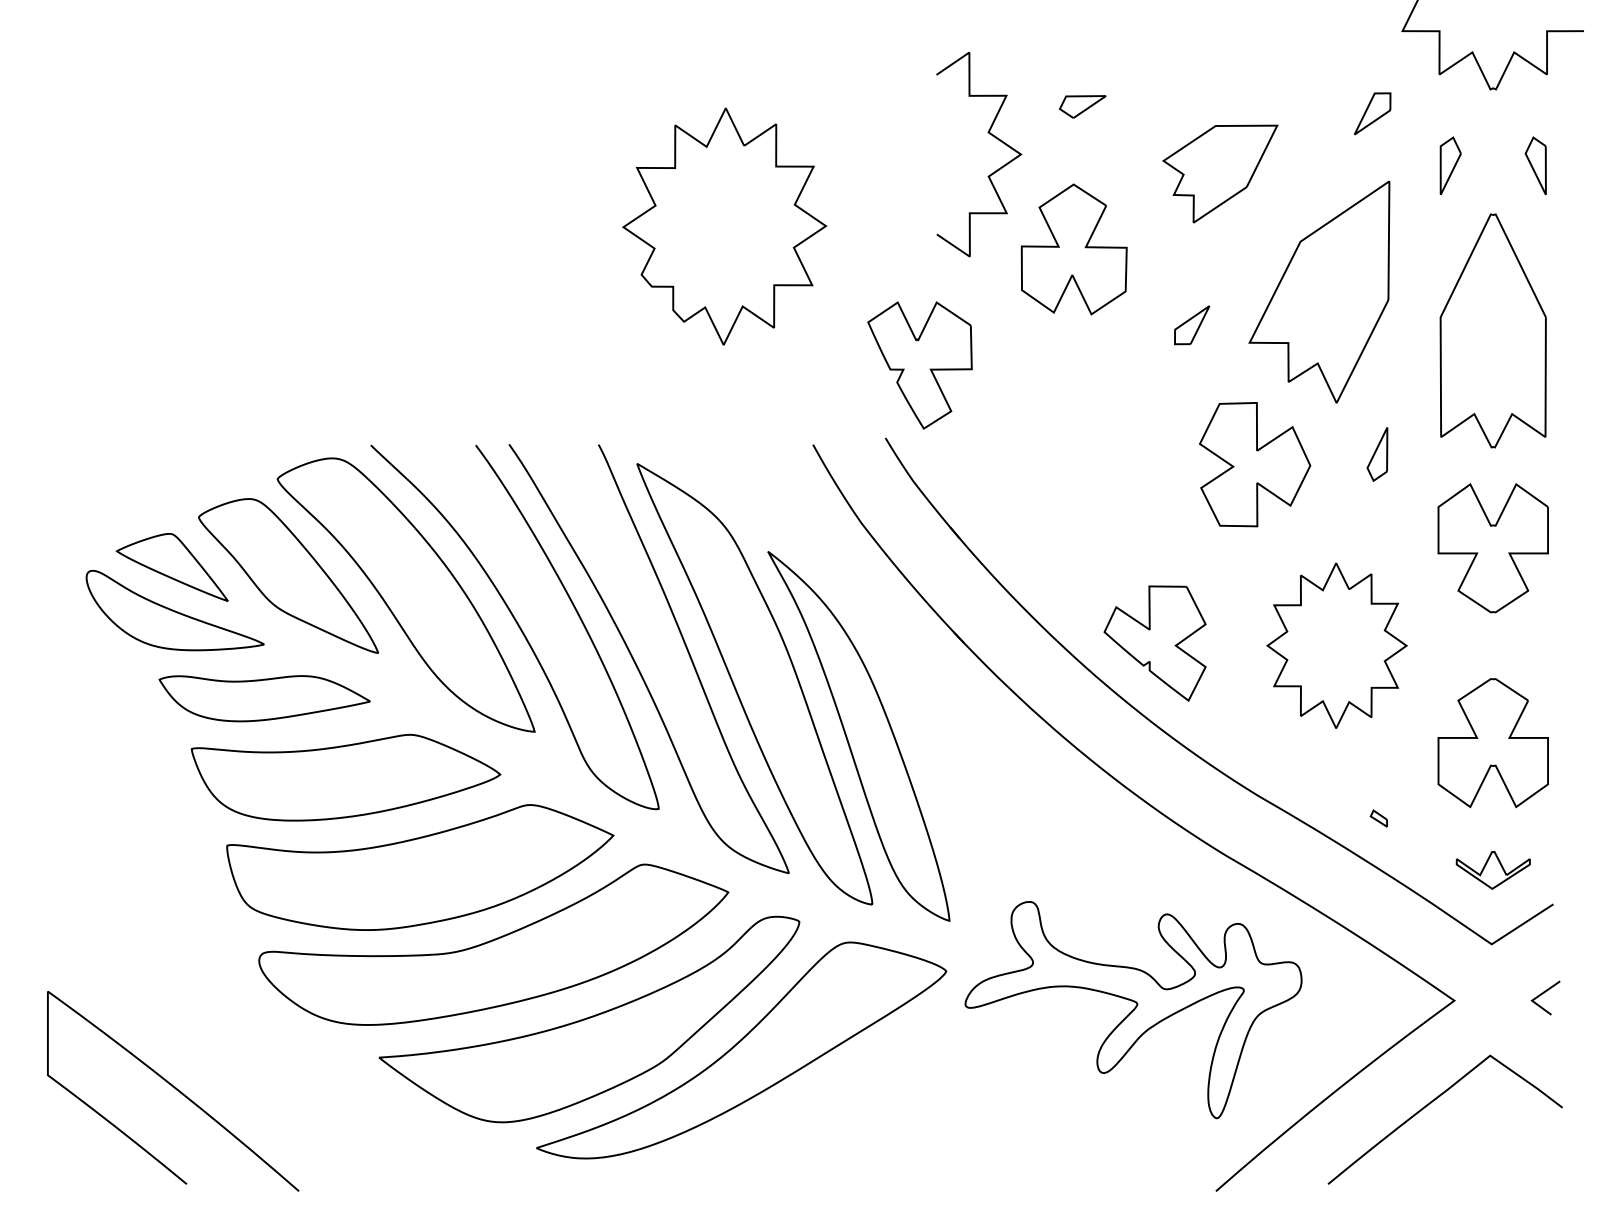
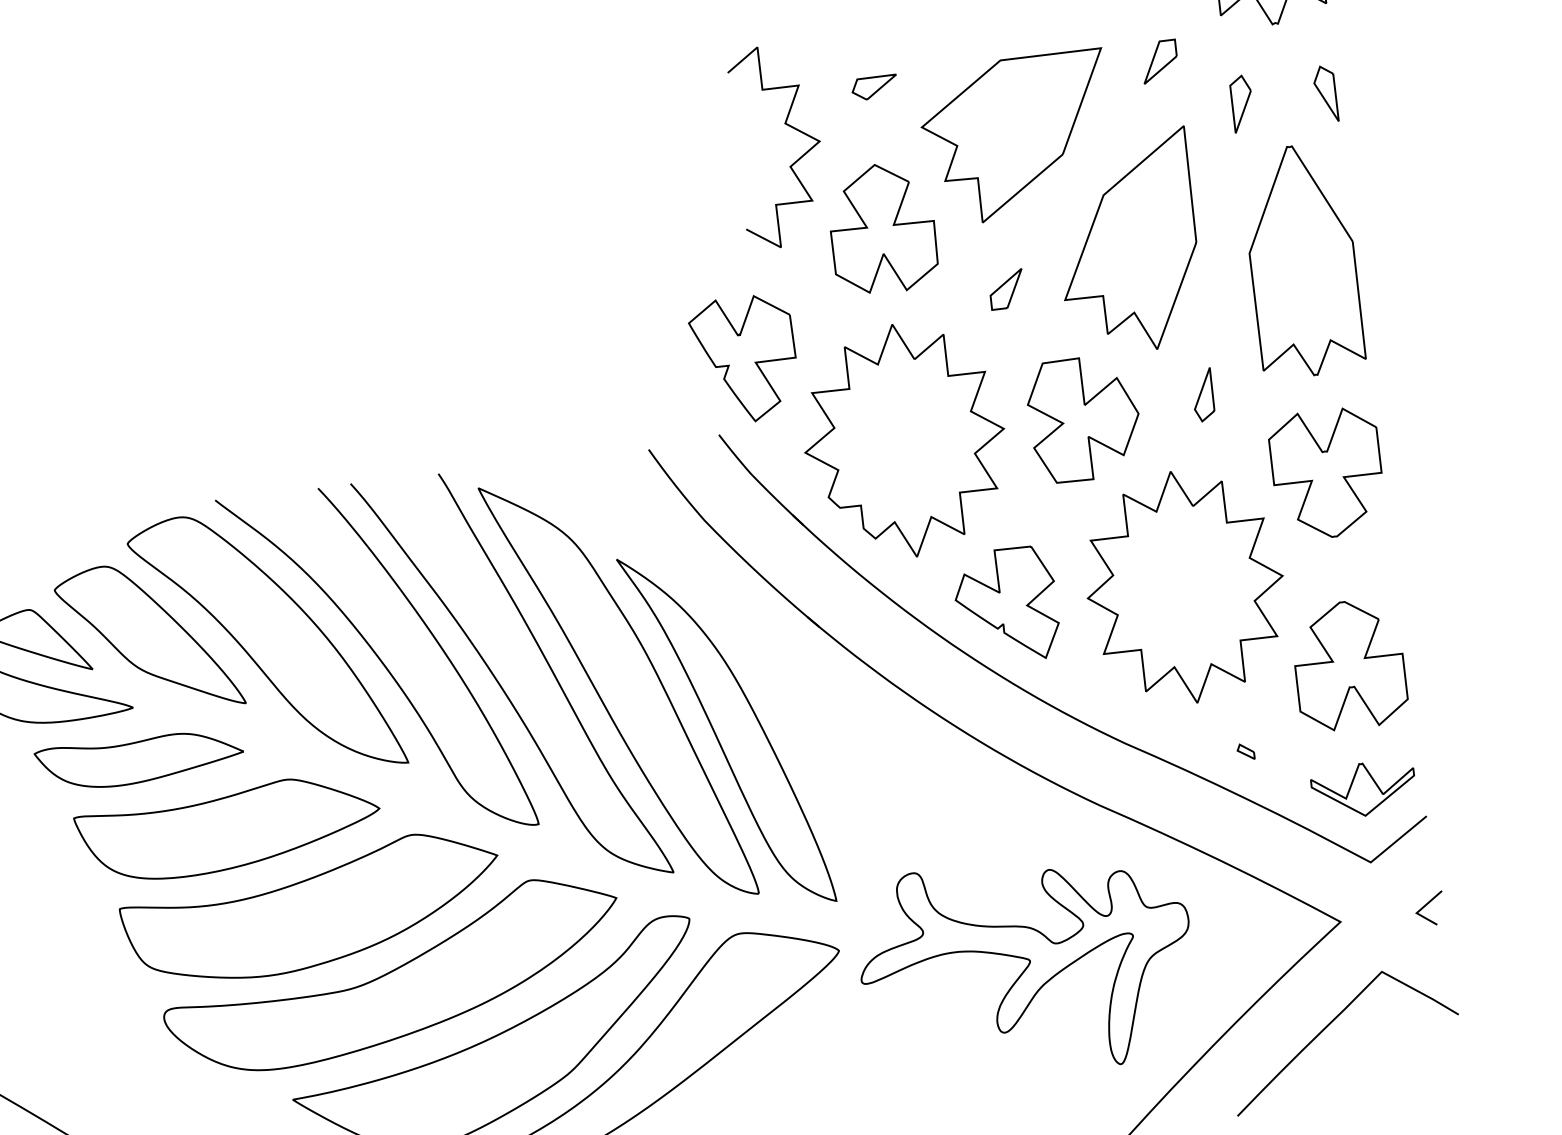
part: (1220, 173) -> (1017, 137), size x1.67
part: (724, 226) -> (904, 440), moved
part: (1336, 645) -> (1184, 587), size x1.43
part: (1493, 870) -> (1364, 789), size x1.43

